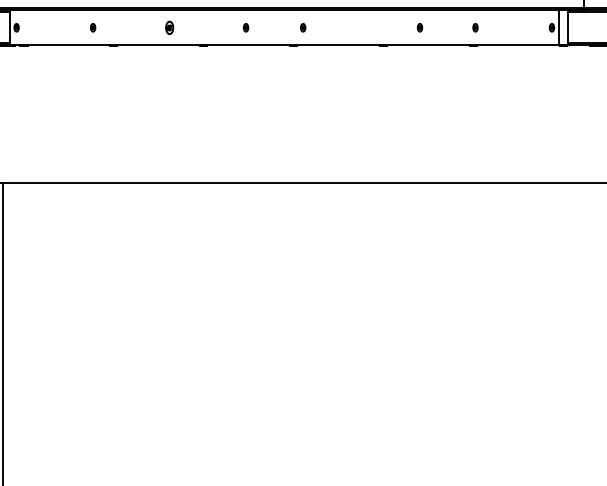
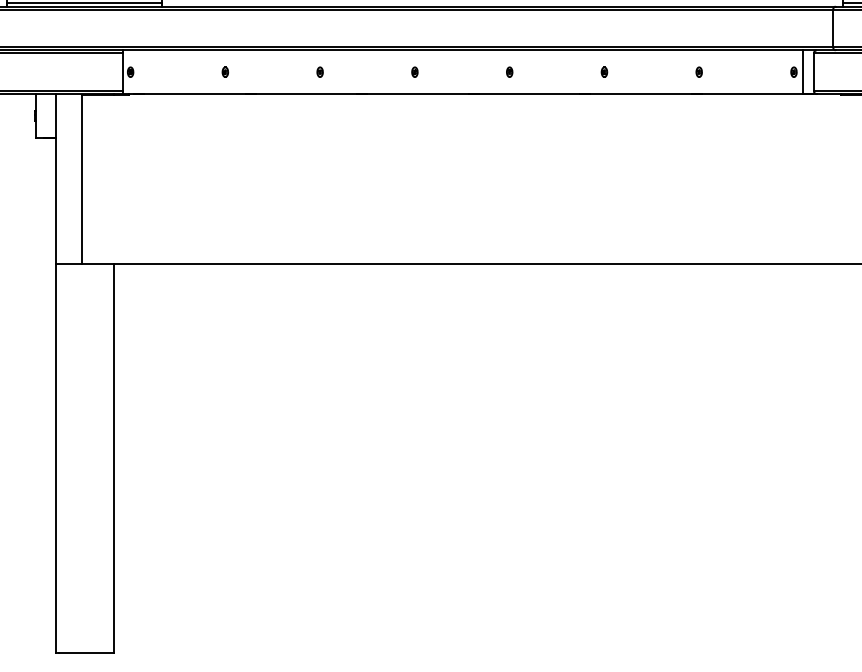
part: (169, 27) -> (319, 71), size x0.62
part: (303, 27) -> (509, 71), moved
part: (420, 27) -> (604, 71), moved

